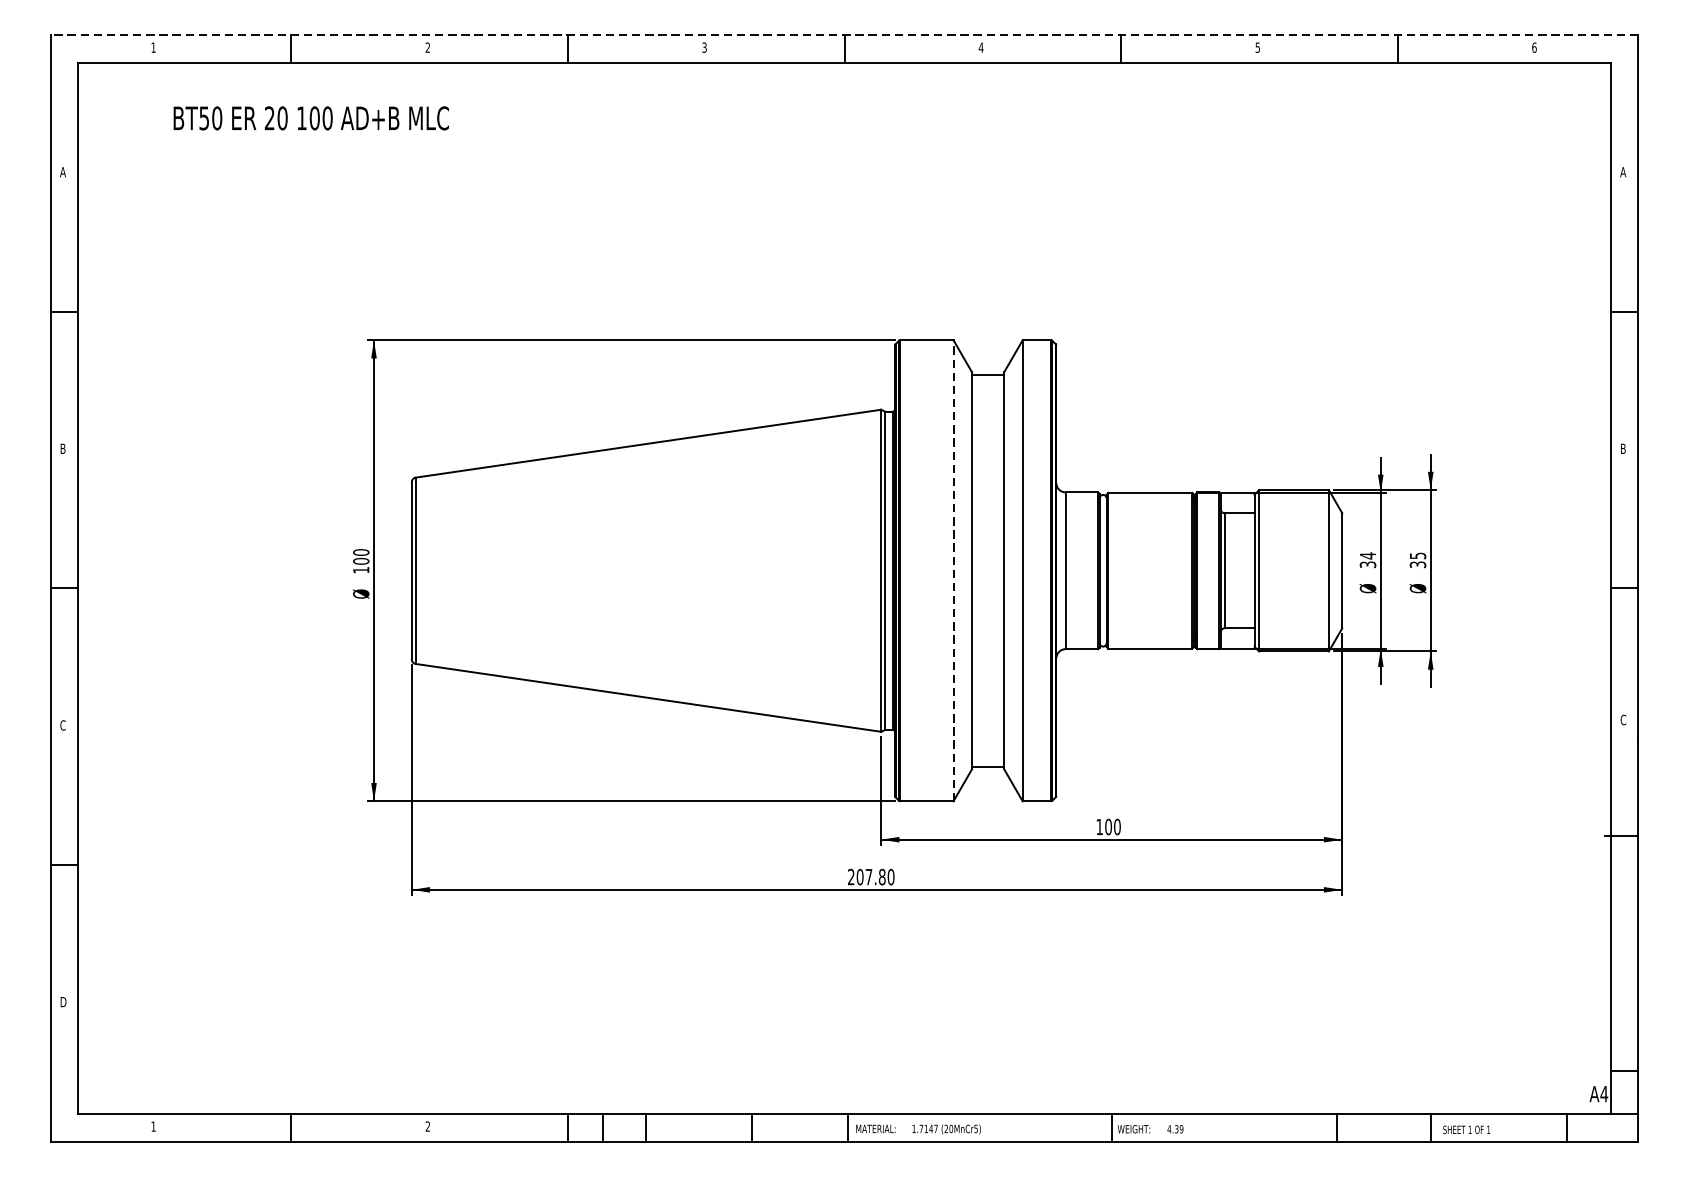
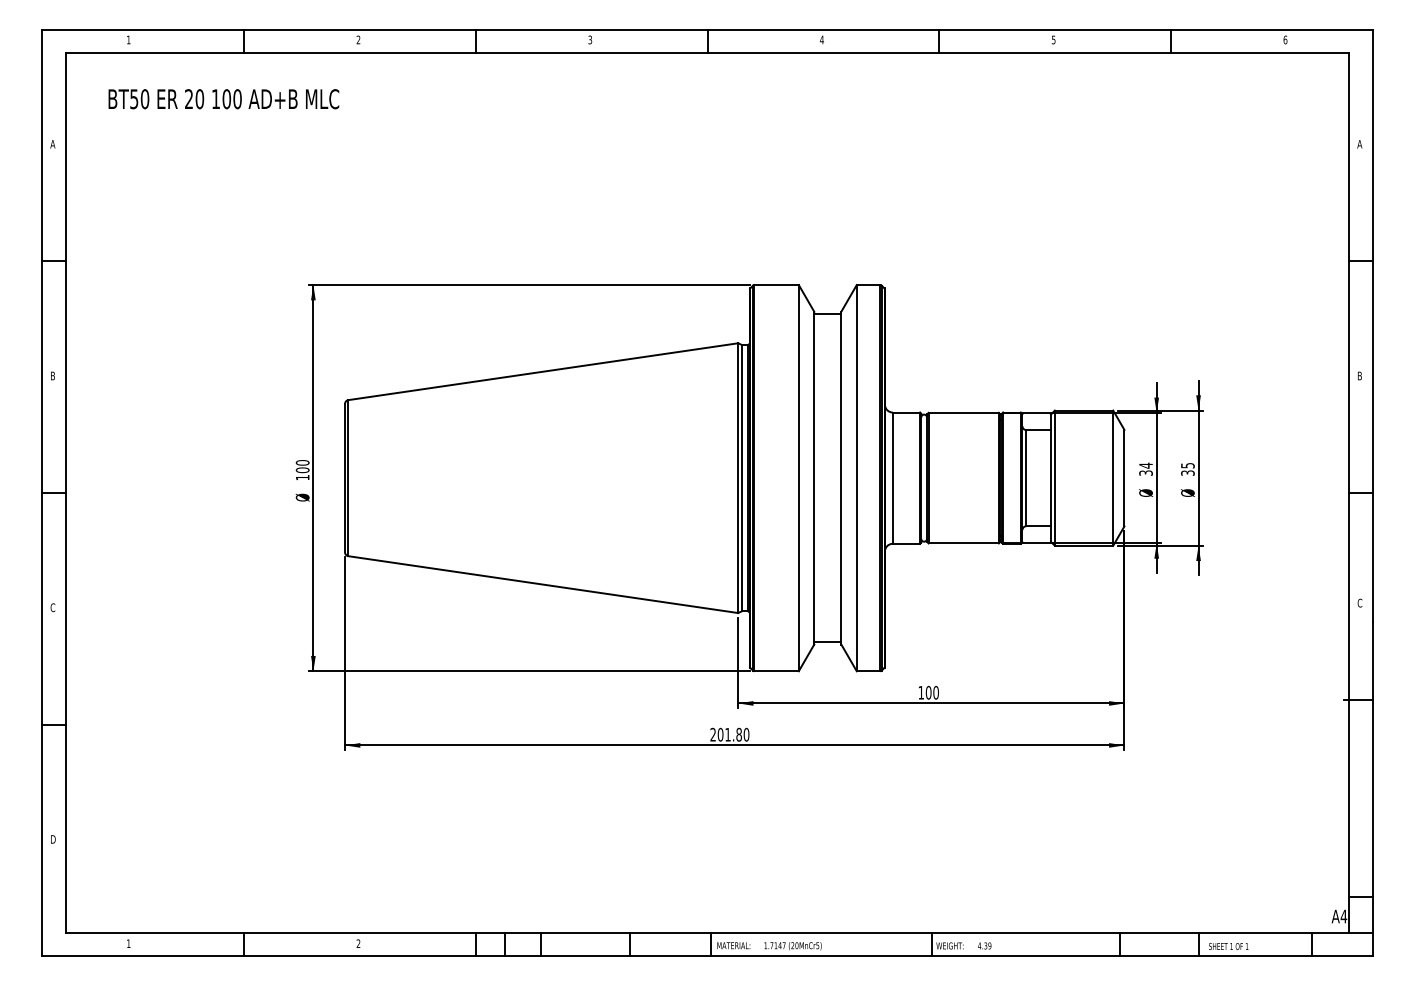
line: (843, 35) -> (706, 29), dashed -> solid
text: (310, 118) -> (223, 99), moved
line: (953, 569) -> (798, 477), dashed -> solid
text: (868, 876) -> (727, 734), 207.80 -> 201.80

